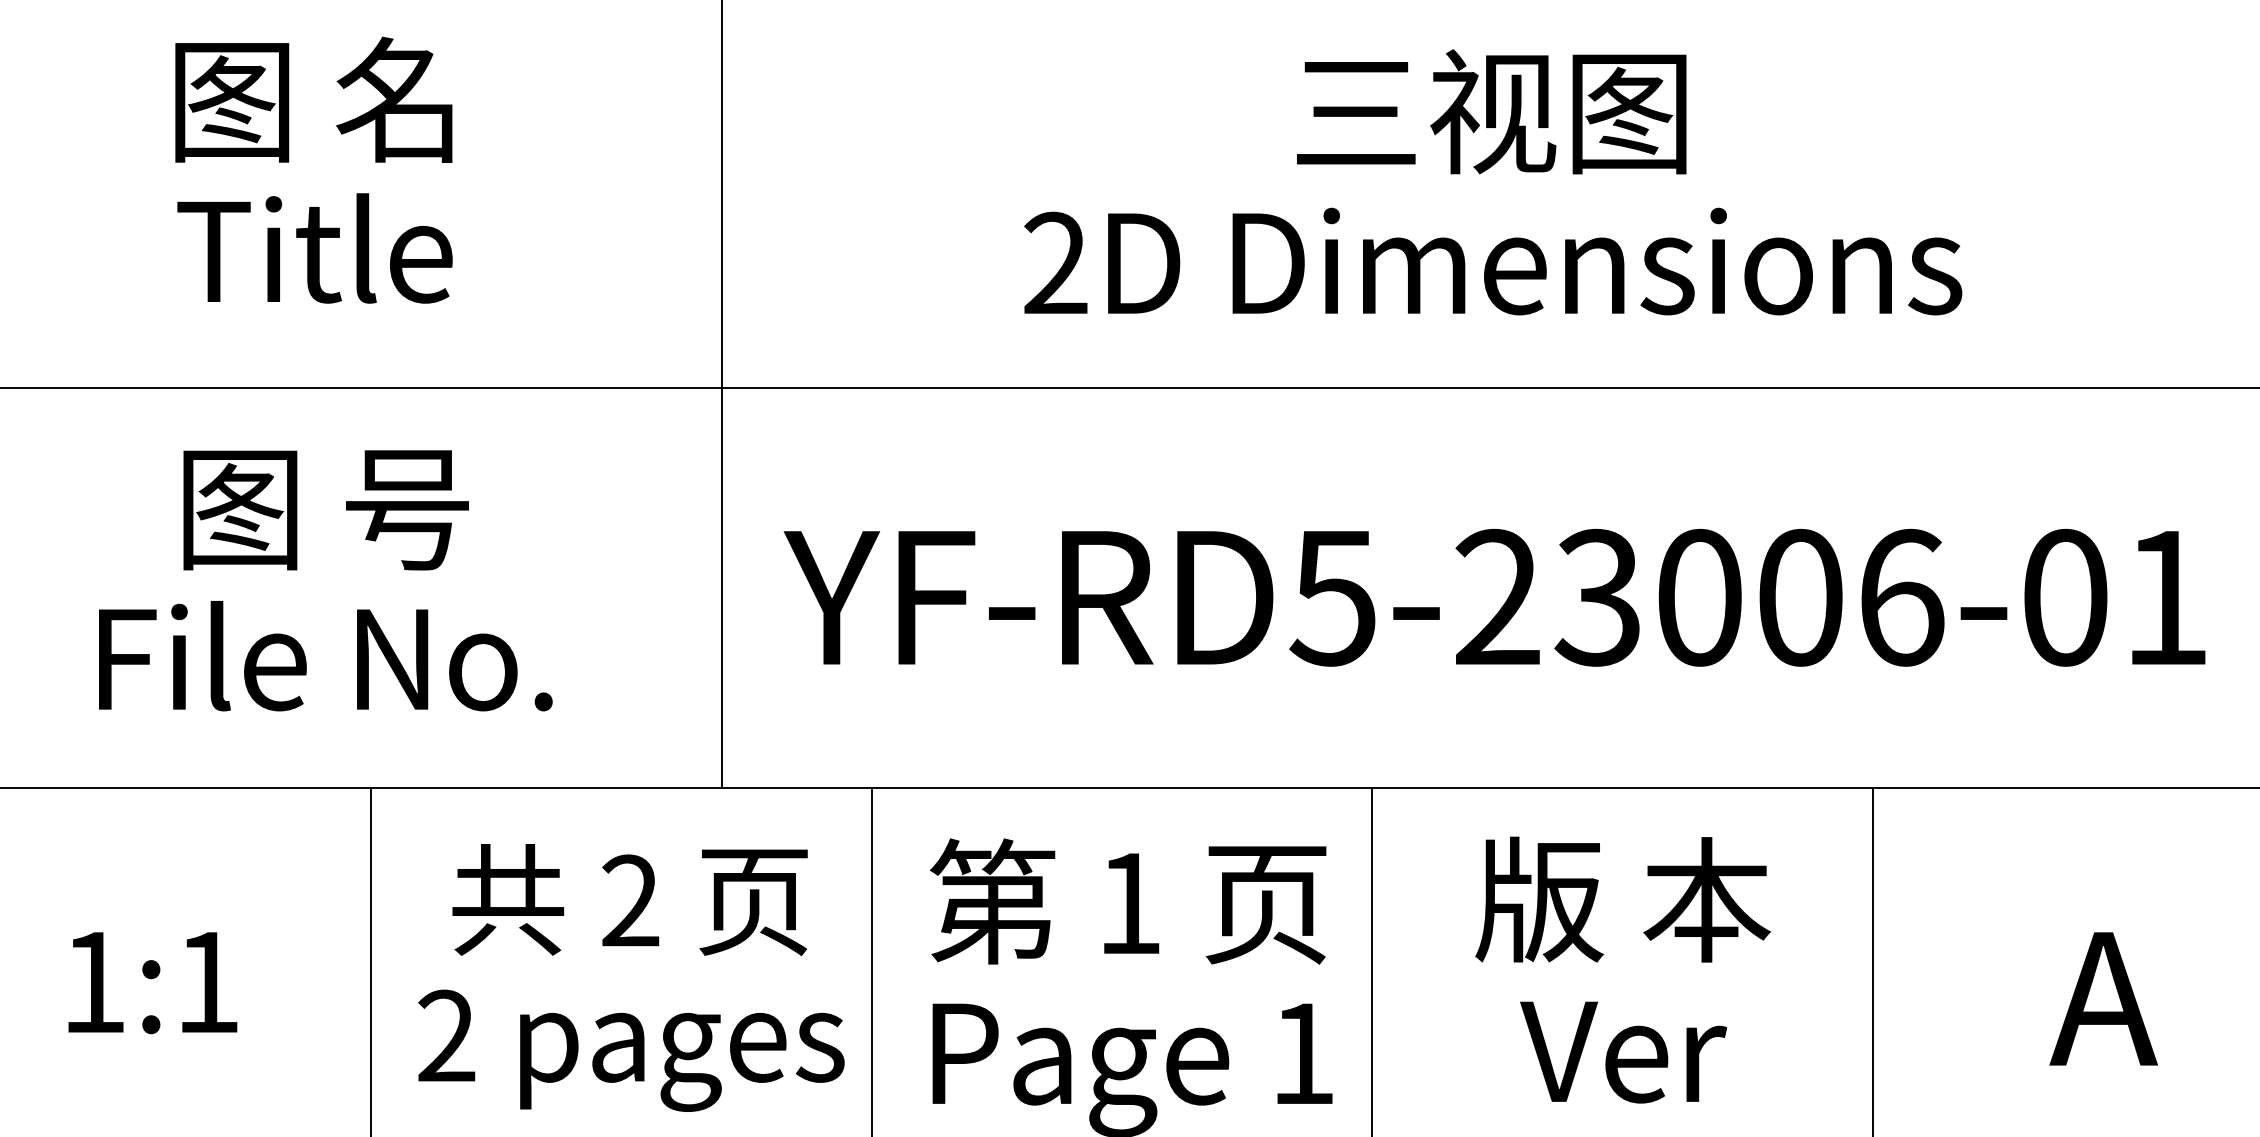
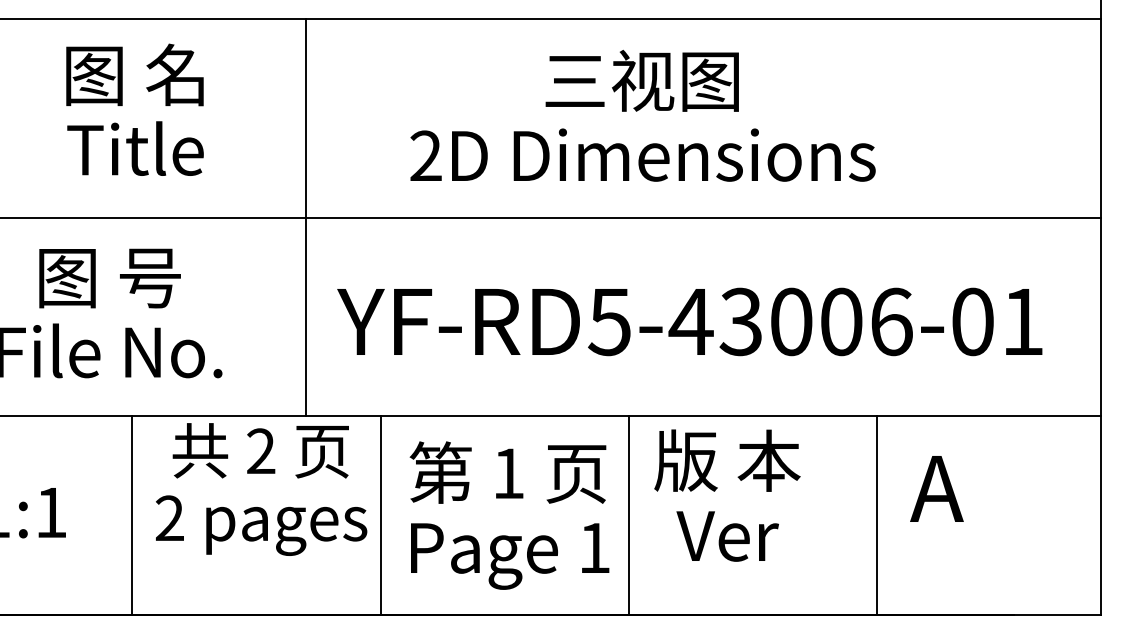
text: (312, 169) -> (134, 109), moved
text: (1492, 181) -> (642, 115), moved
text: (1496, 594) -> (690, 320), YF-RD5-23006-01 -> YF-RD5-43006-01
text: (1623, 969) -> (727, 495), moved
text: (631, 977) -> (261, 489), moved
text: (2102, 998) -> (936, 488), moved

